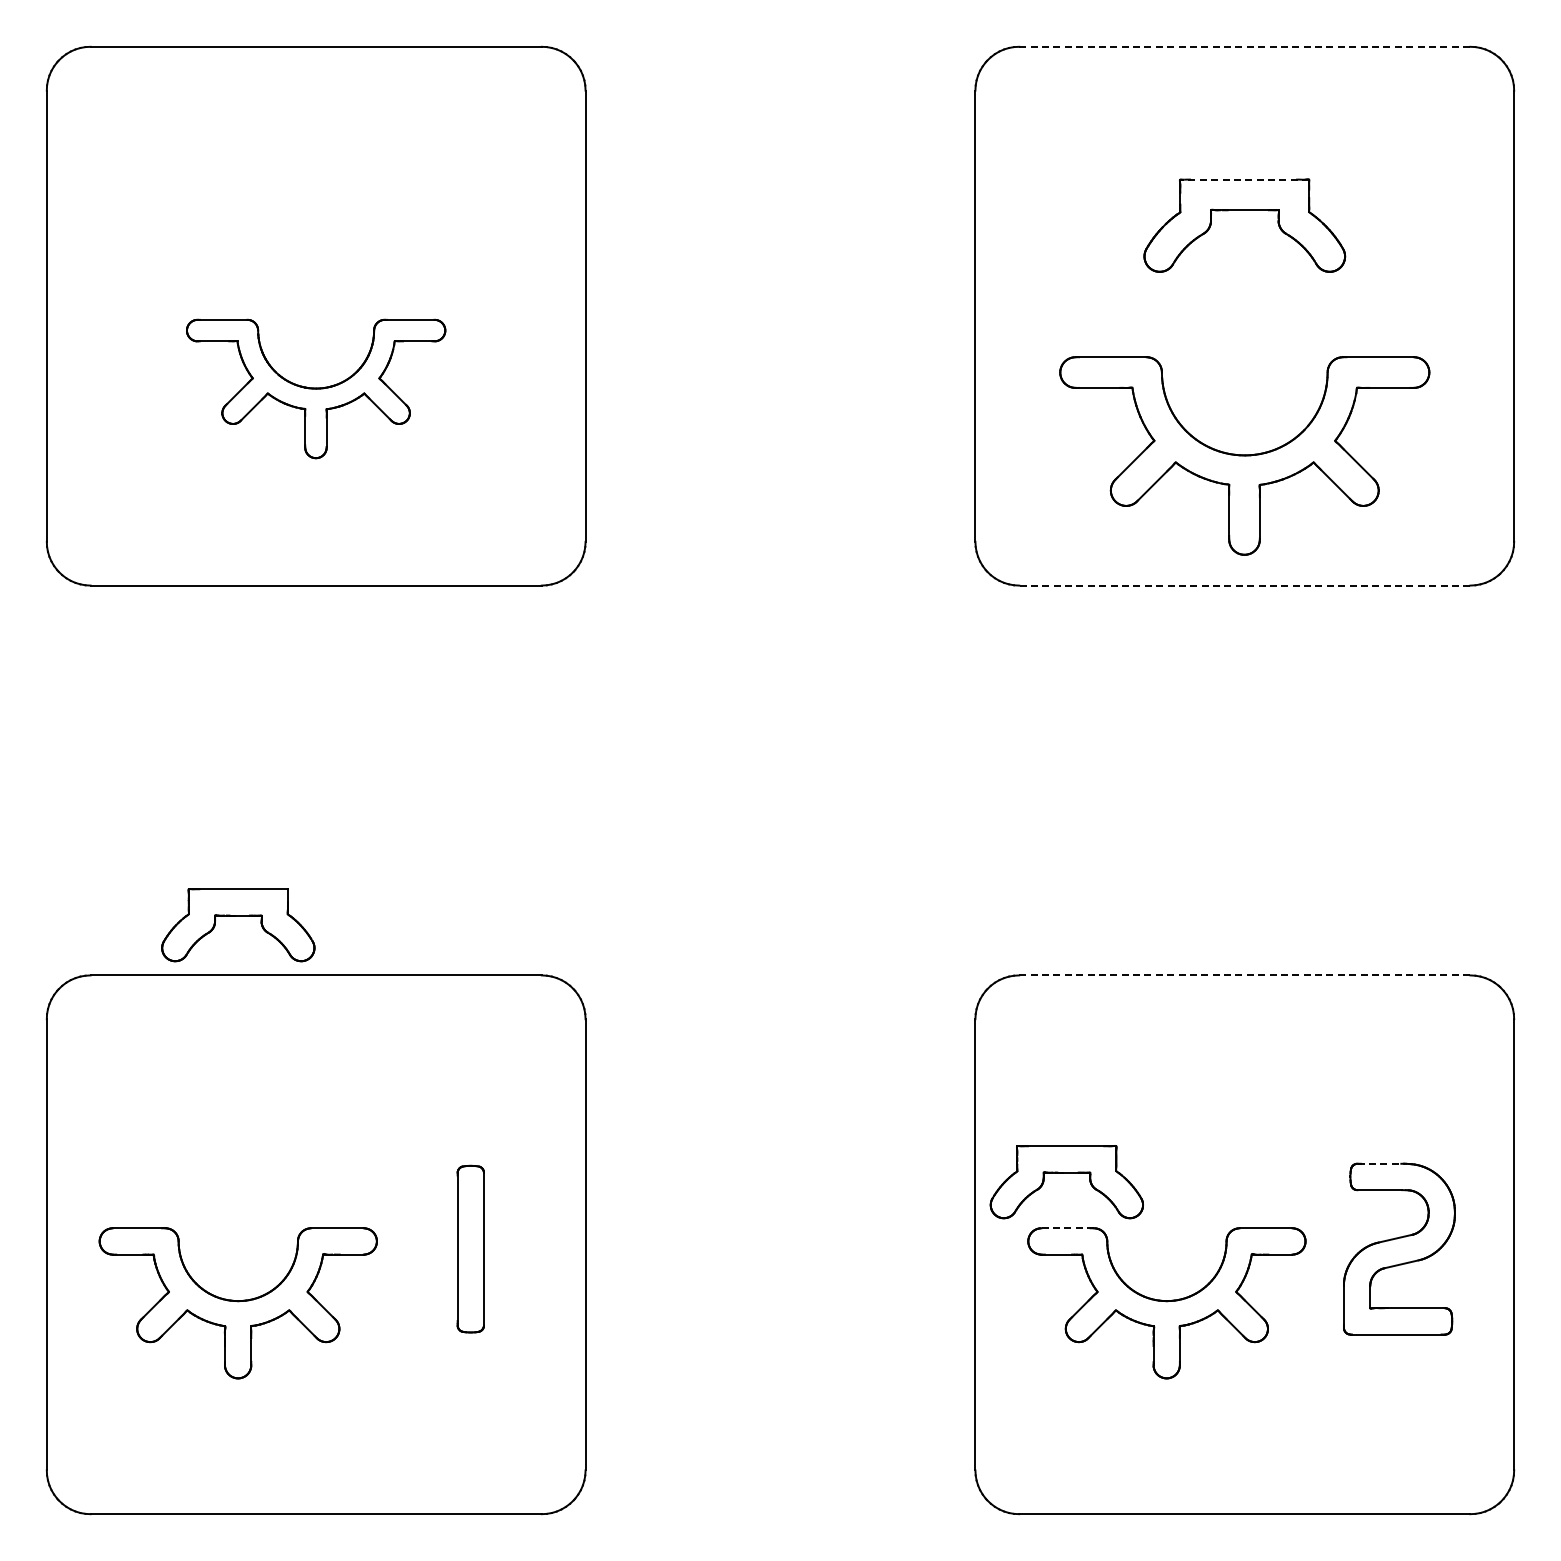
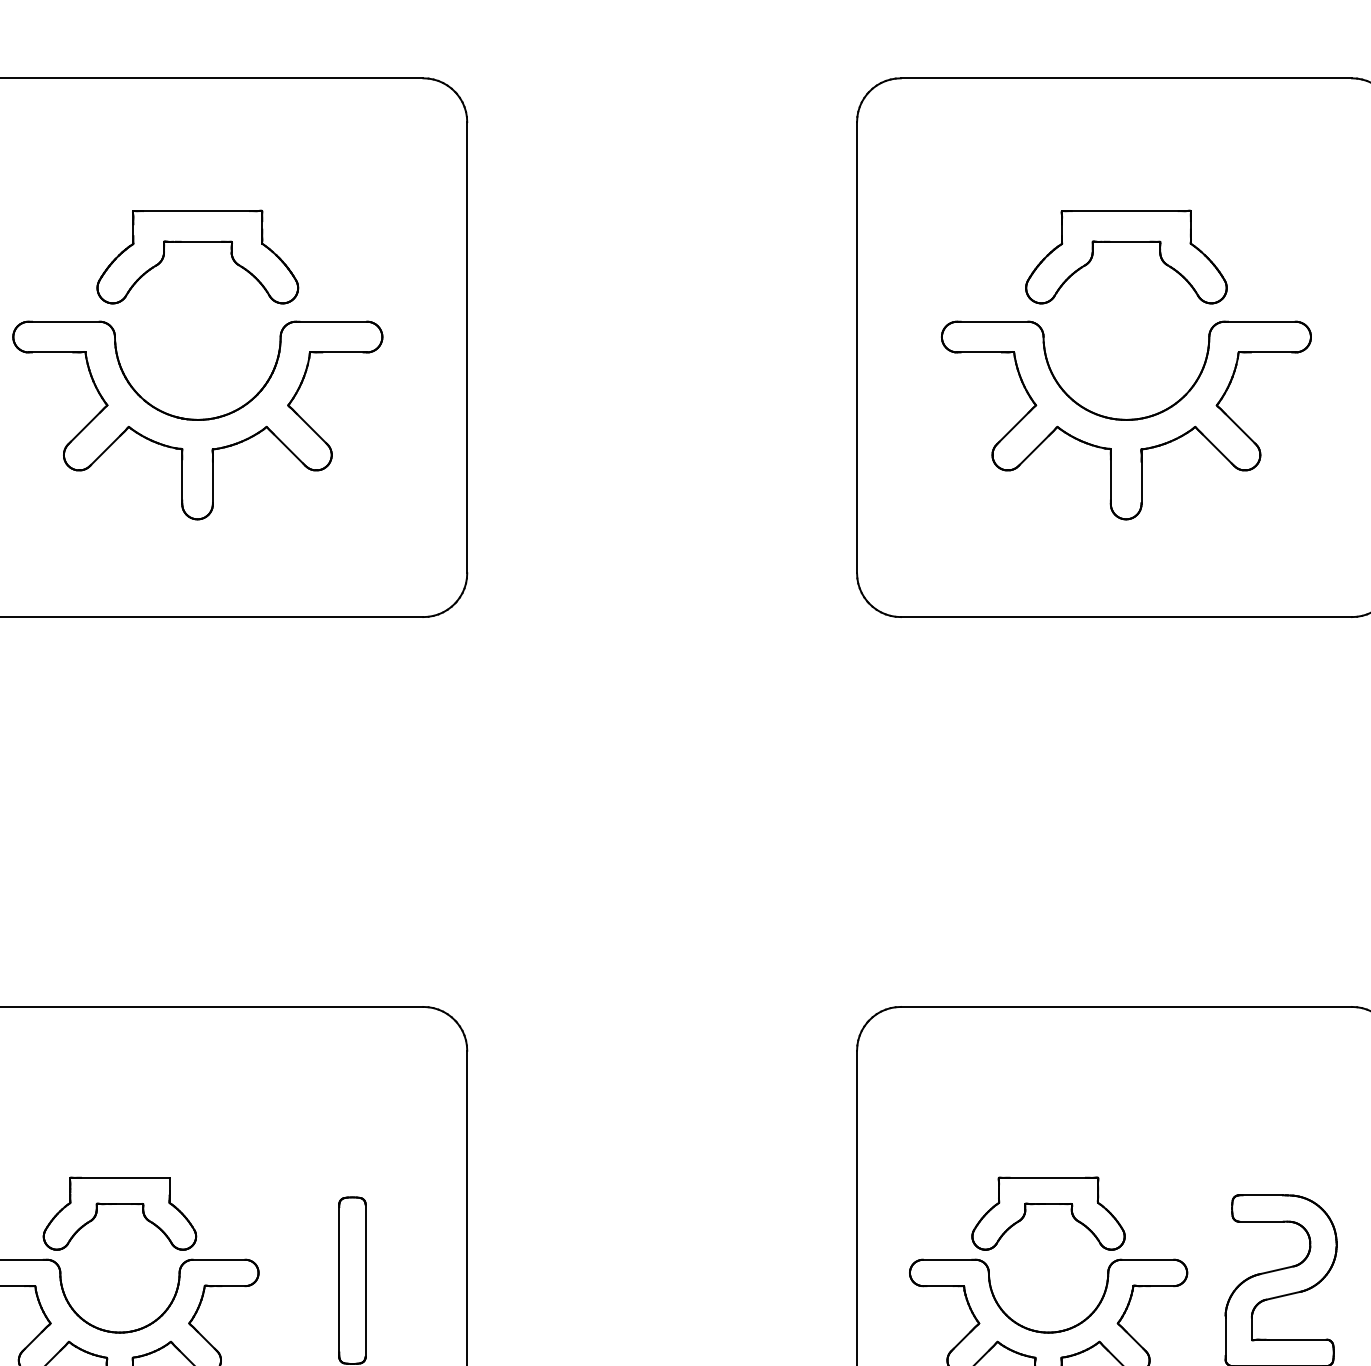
line: (1244, 46) -> (1126, 78), dashed -> solid
line: (1244, 179) -> (1126, 211), dashed -> solid
part: (315, 210) -> (197, 242), added
part: (315, 388) -> (197, 420), size x1.43
part: (1244, 455) -> (1126, 420), moved
line: (1244, 585) -> (1126, 617), dashed -> solid
part: (238, 916) -> (120, 1205), moved
line: (1244, 975) -> (1126, 1007), dashed -> solid
line: (1379, 1163) -> (1261, 1195), dashed -> solid
part: (1066, 1173) -> (1048, 1205), moved
line: (1067, 1228) -> (949, 1260), dashed -> solid

